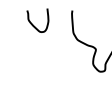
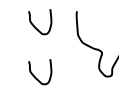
curve: (33, 71) -> (35, 76), added

